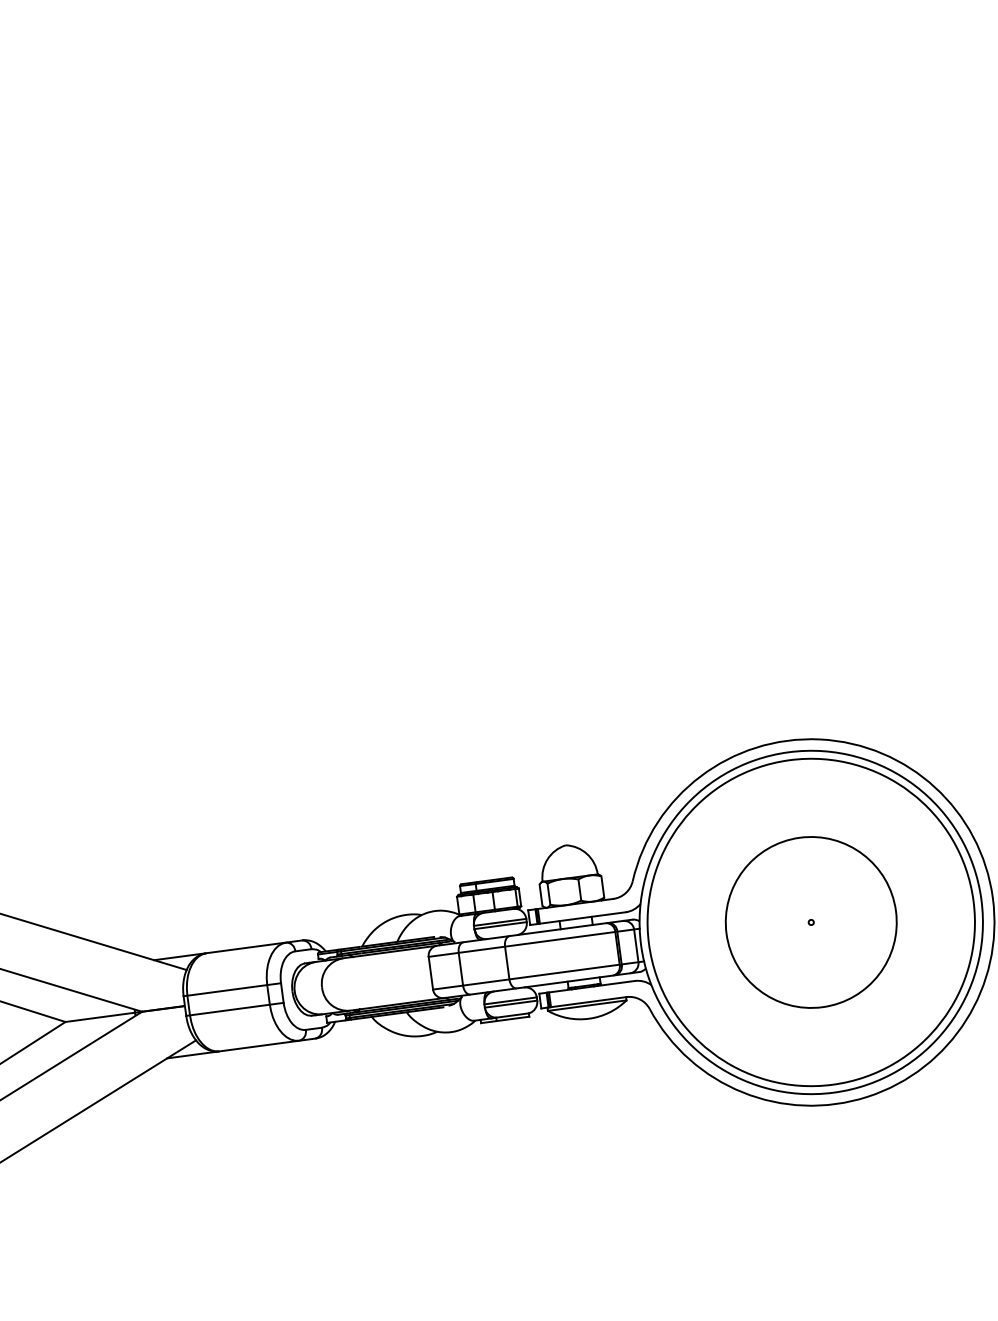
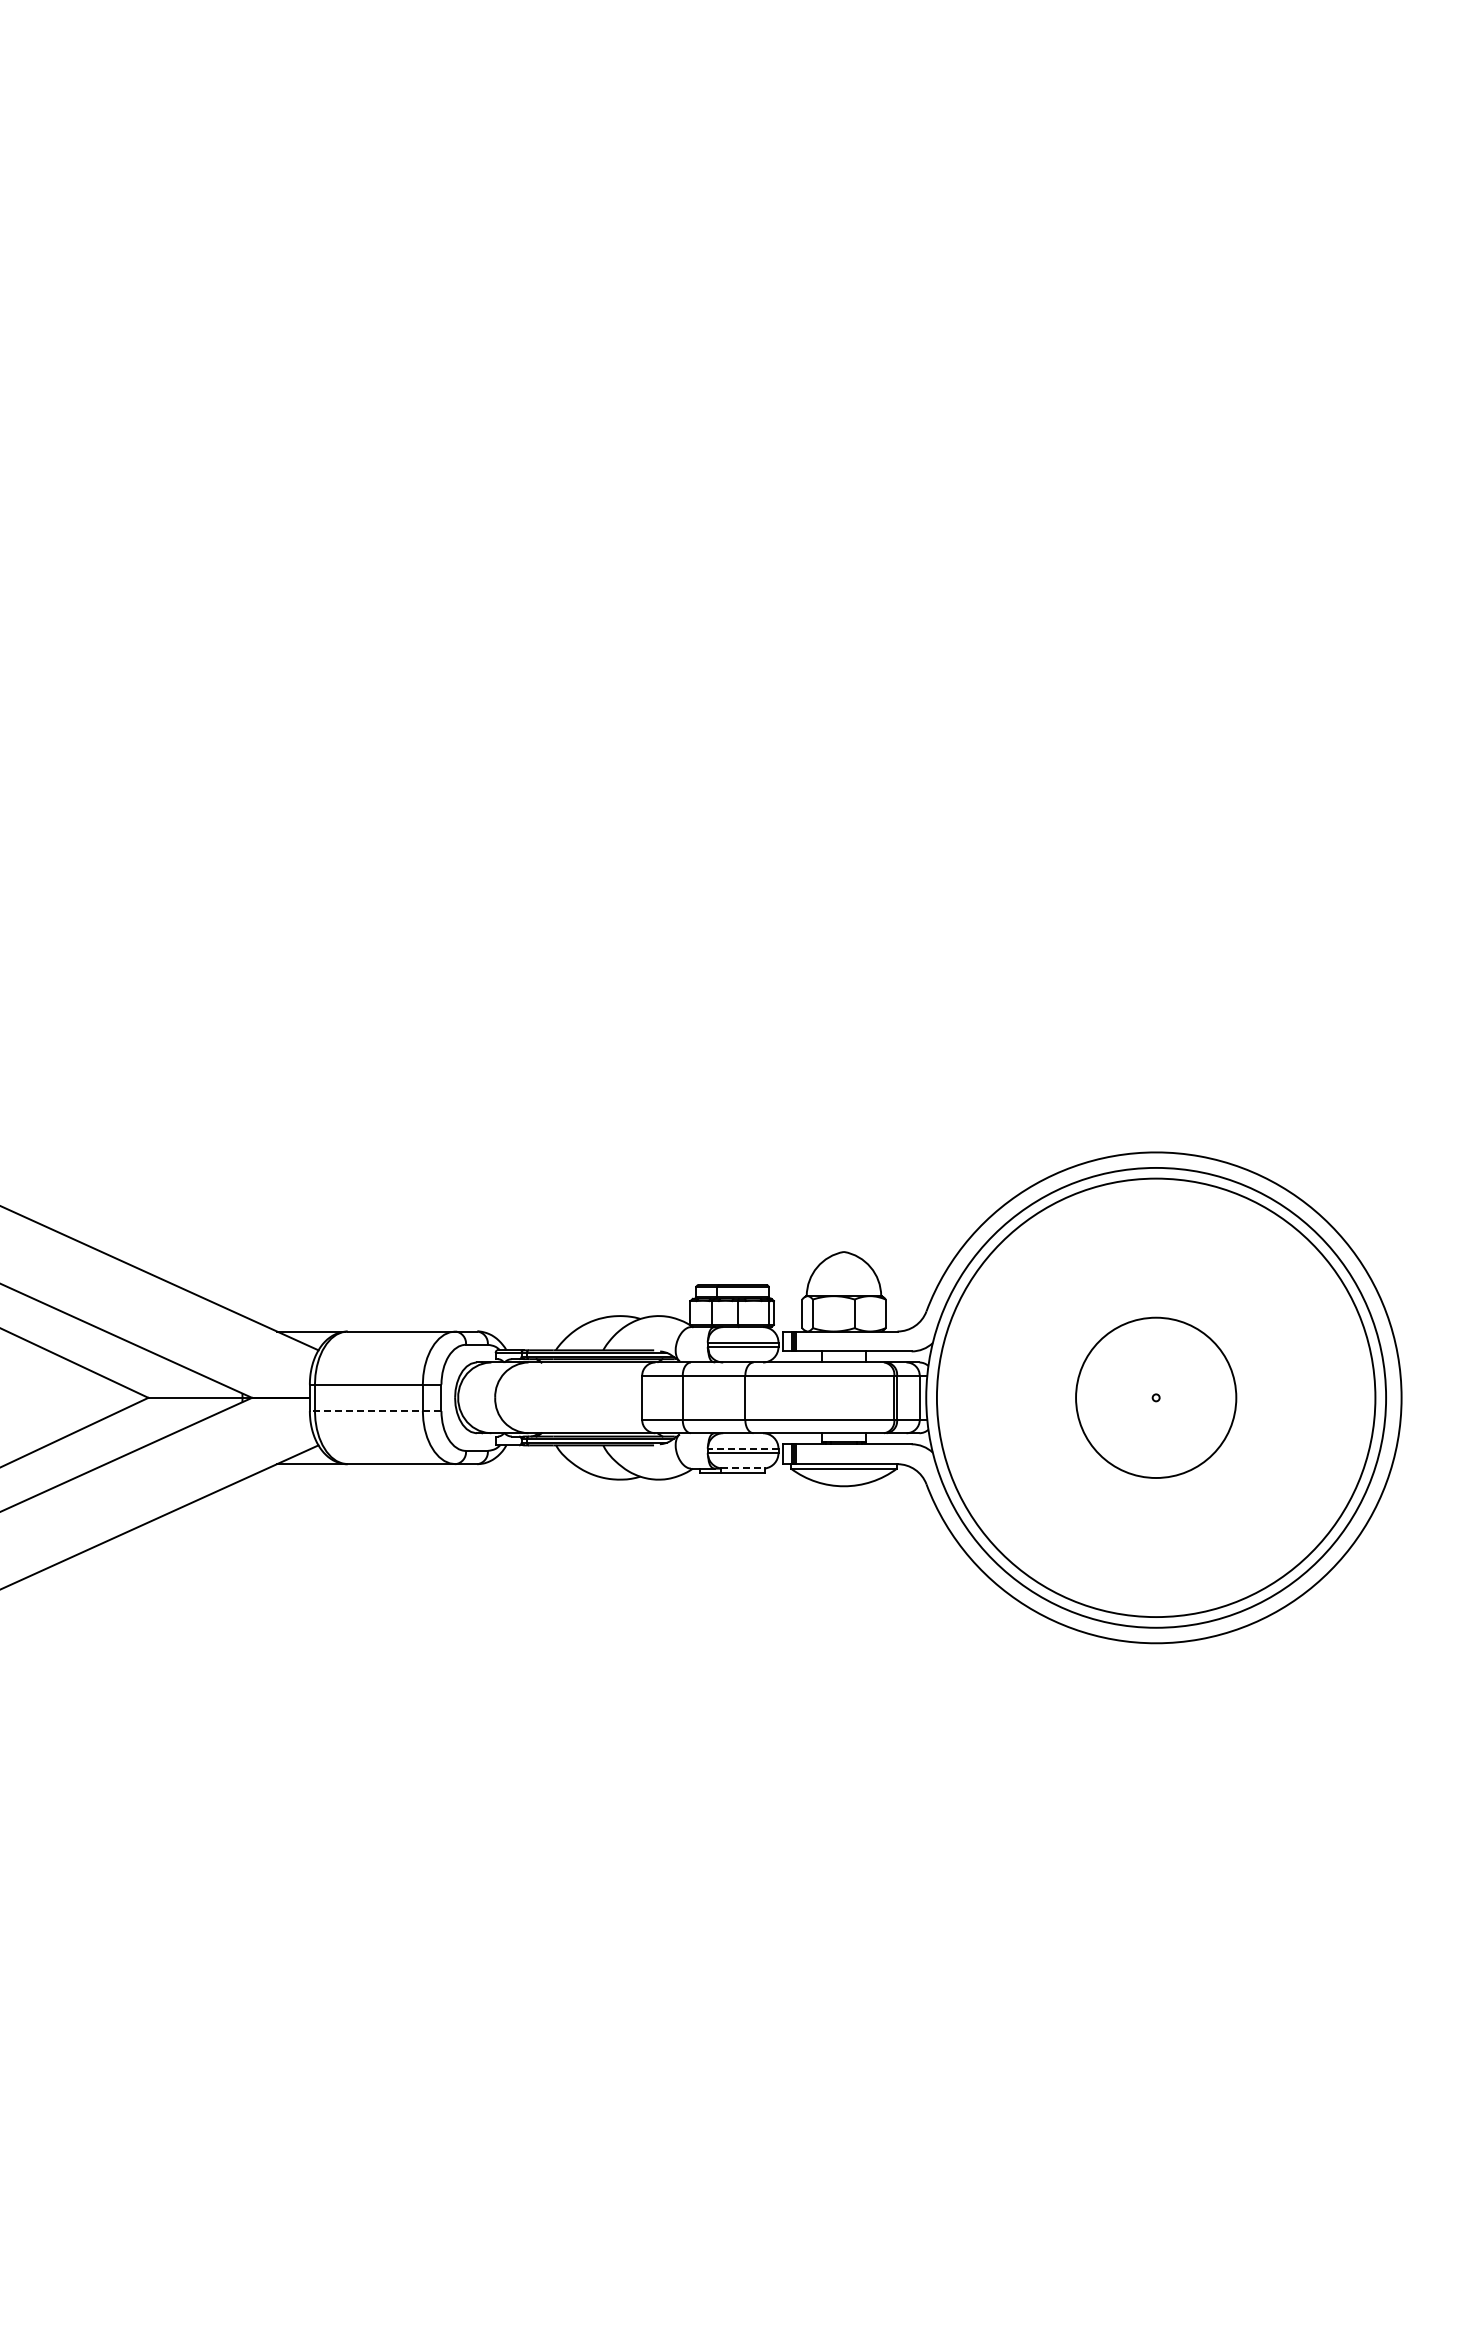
circle: (810, 922) -> (1155, 1397), size x0.7
line: (510, 1000) -> (742, 1448), solid -> dashed
line: (234, 1009) -> (375, 1411), solid -> dashed
line: (512, 1015) -> (743, 1468), solid -> dashed

